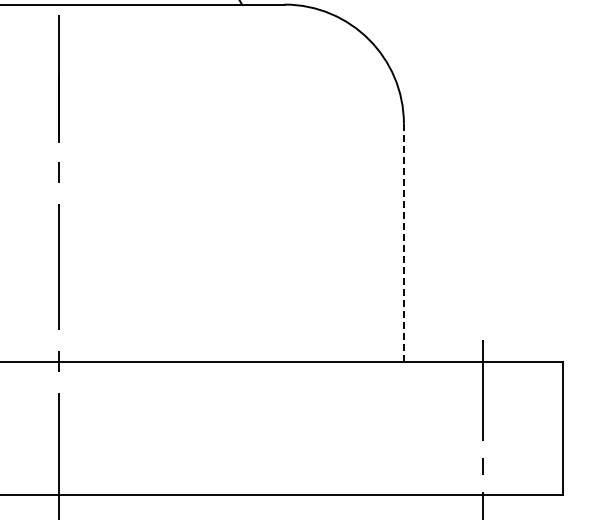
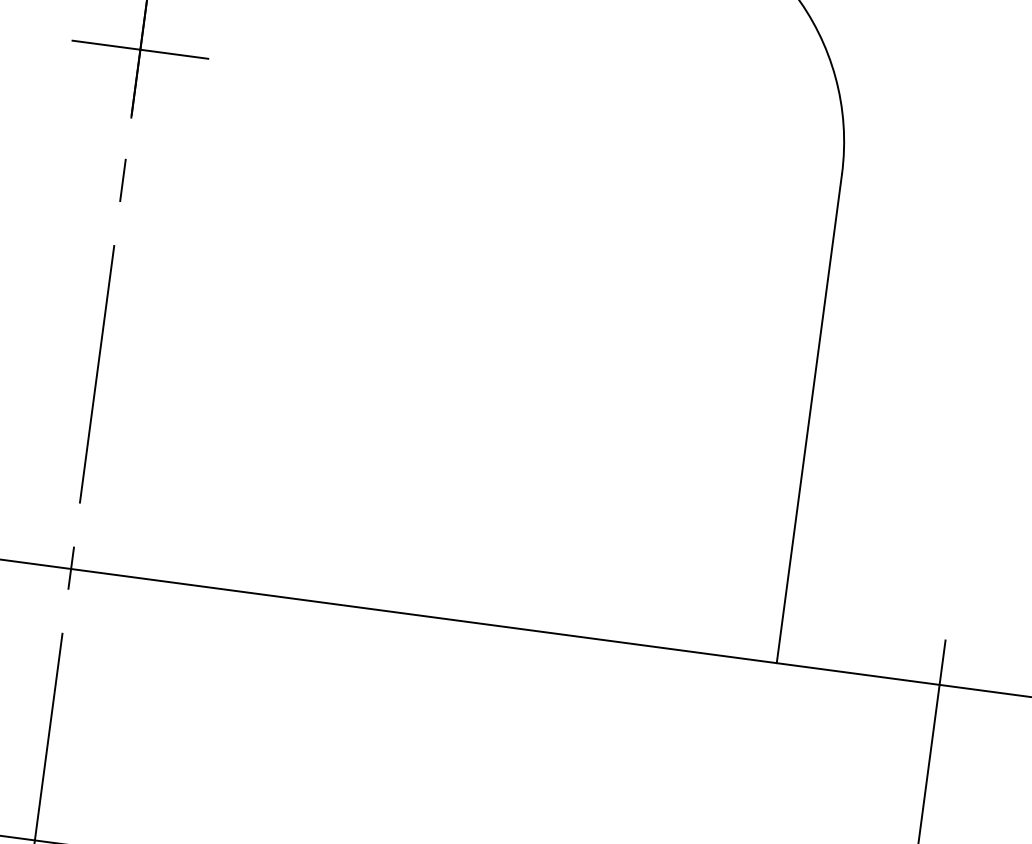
line: (59, 108) -> (140, 49), added
line: (403, 243) -> (808, 419), dashed -> solid

